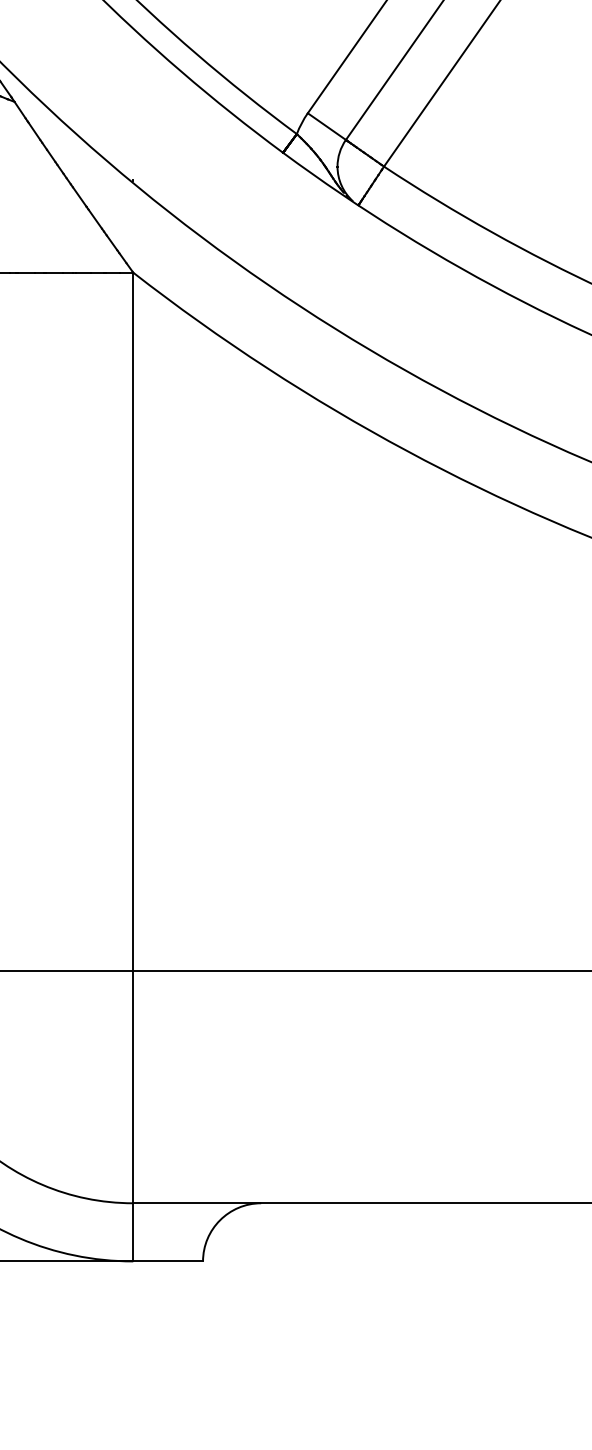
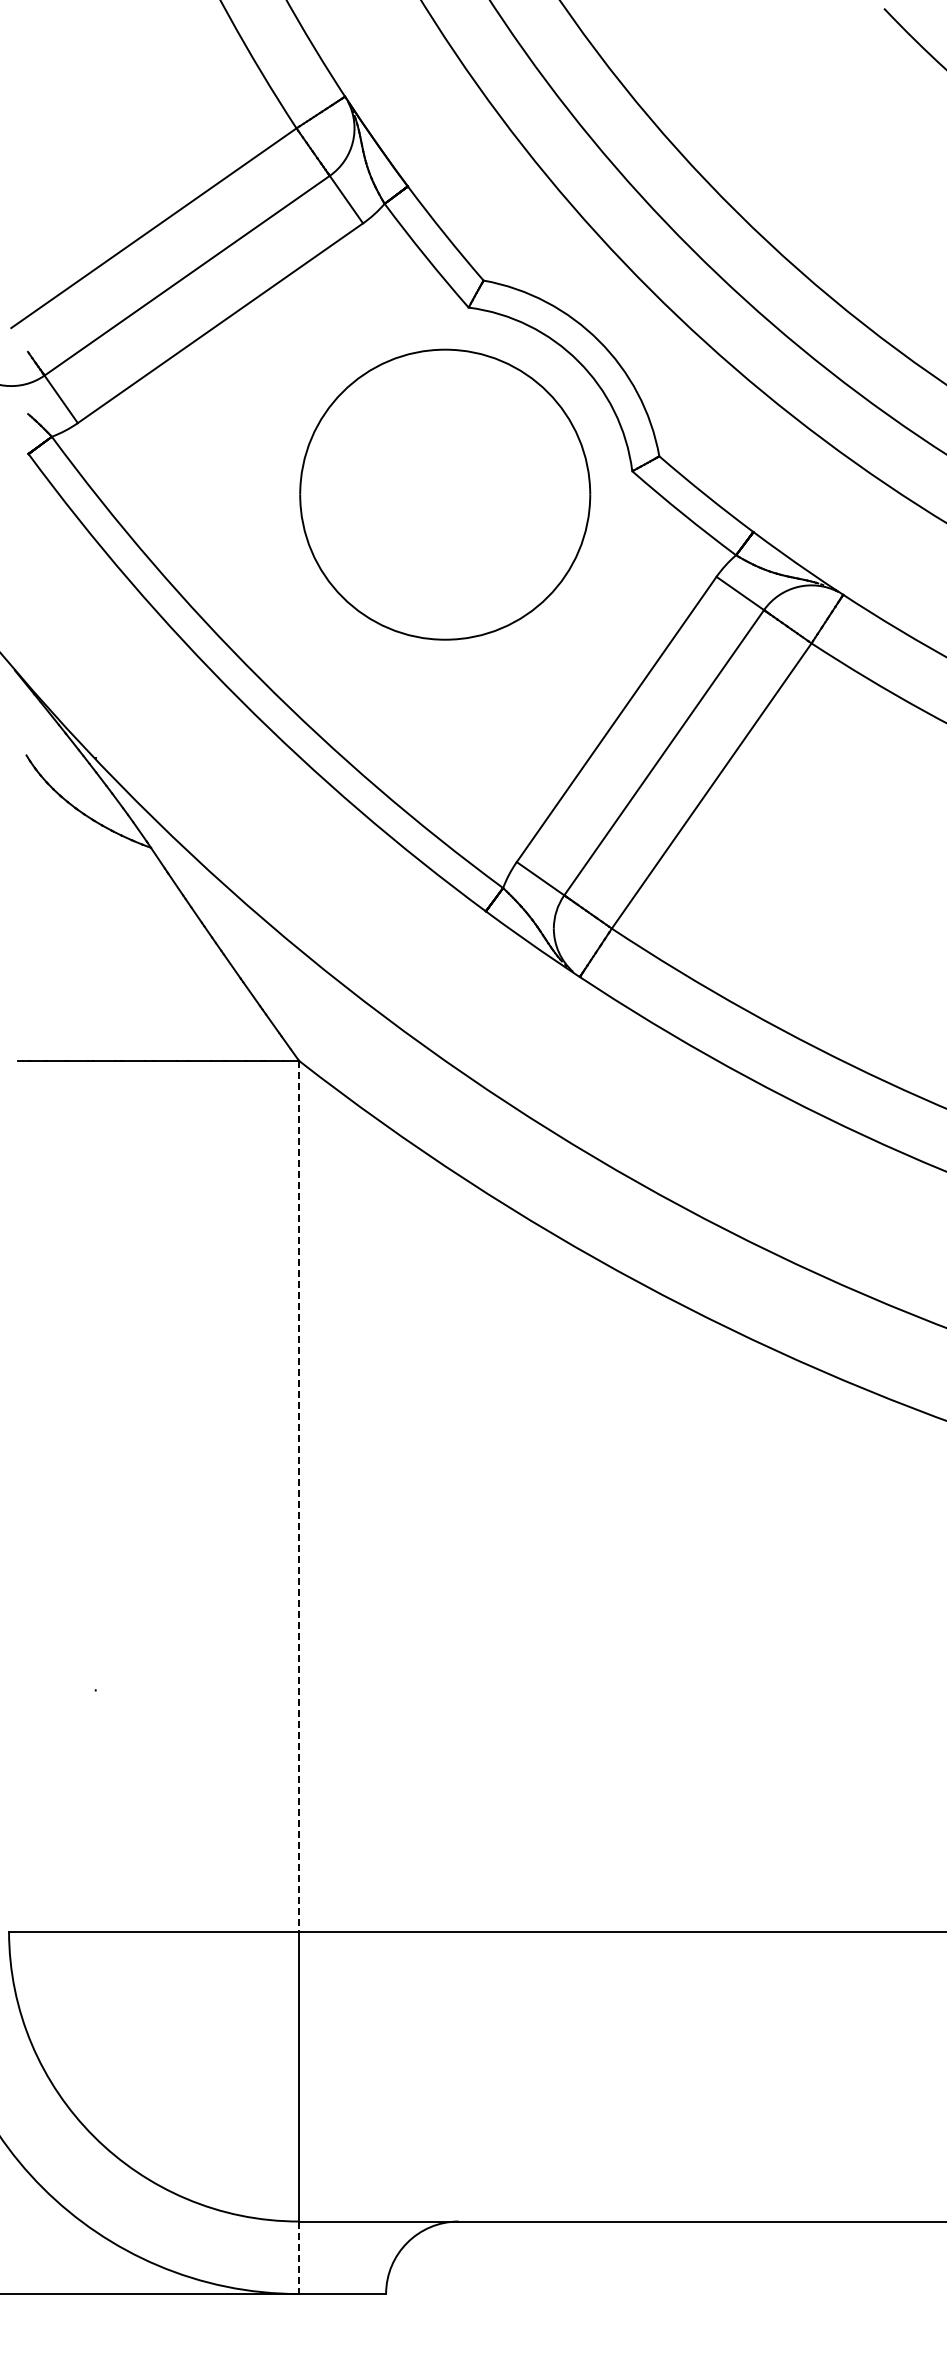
line: (133, 621) -> (299, 1496), solid -> dashed
line: (133, 1232) -> (299, 2258), solid -> dashed

